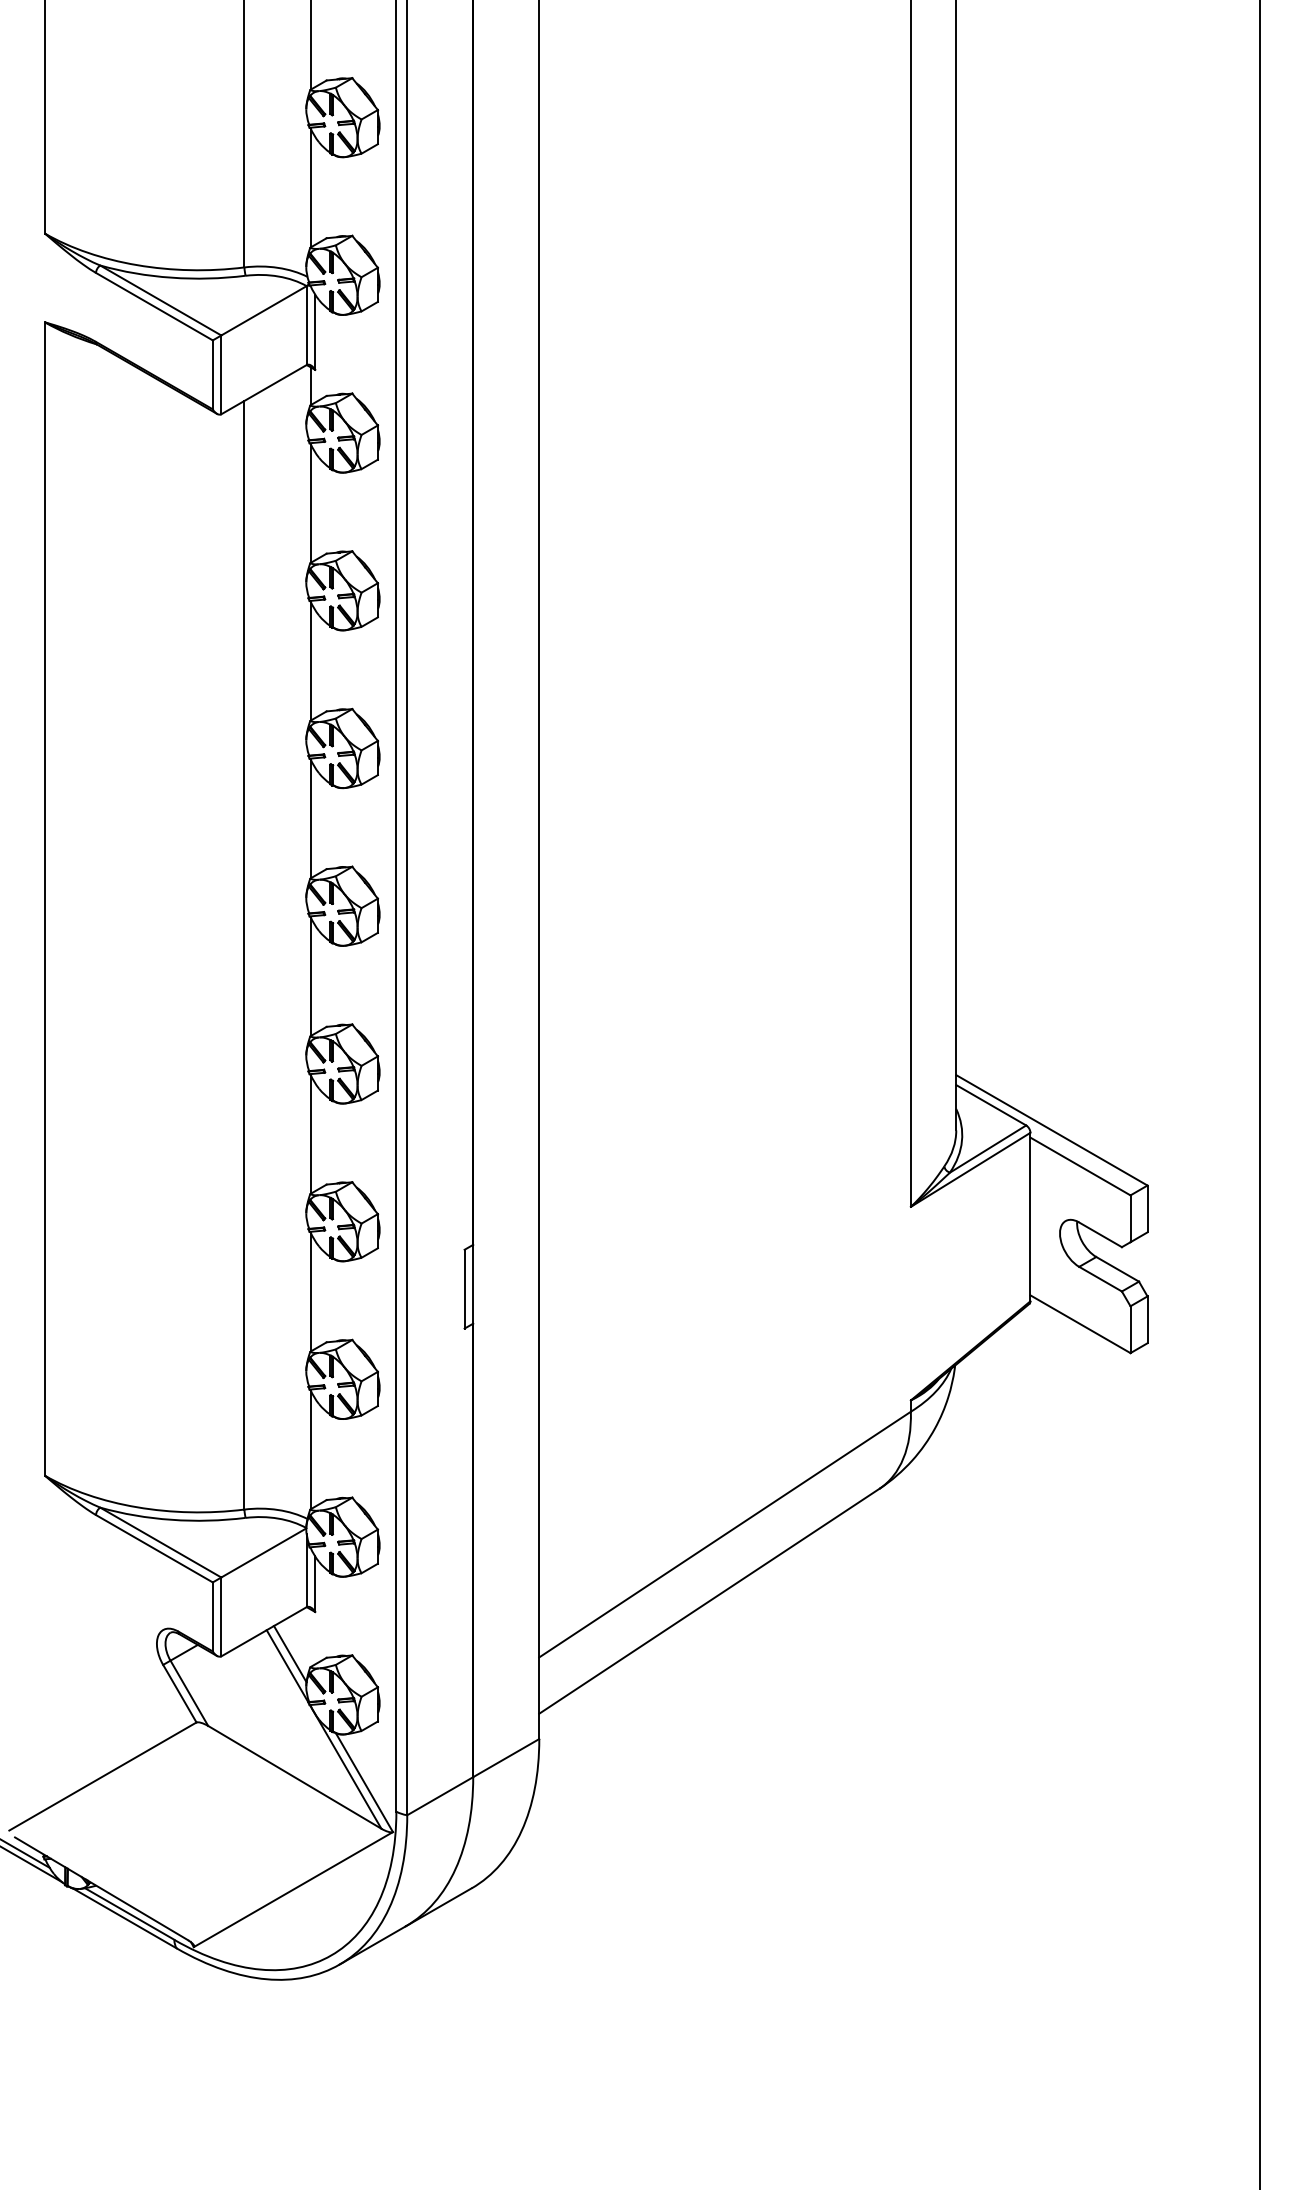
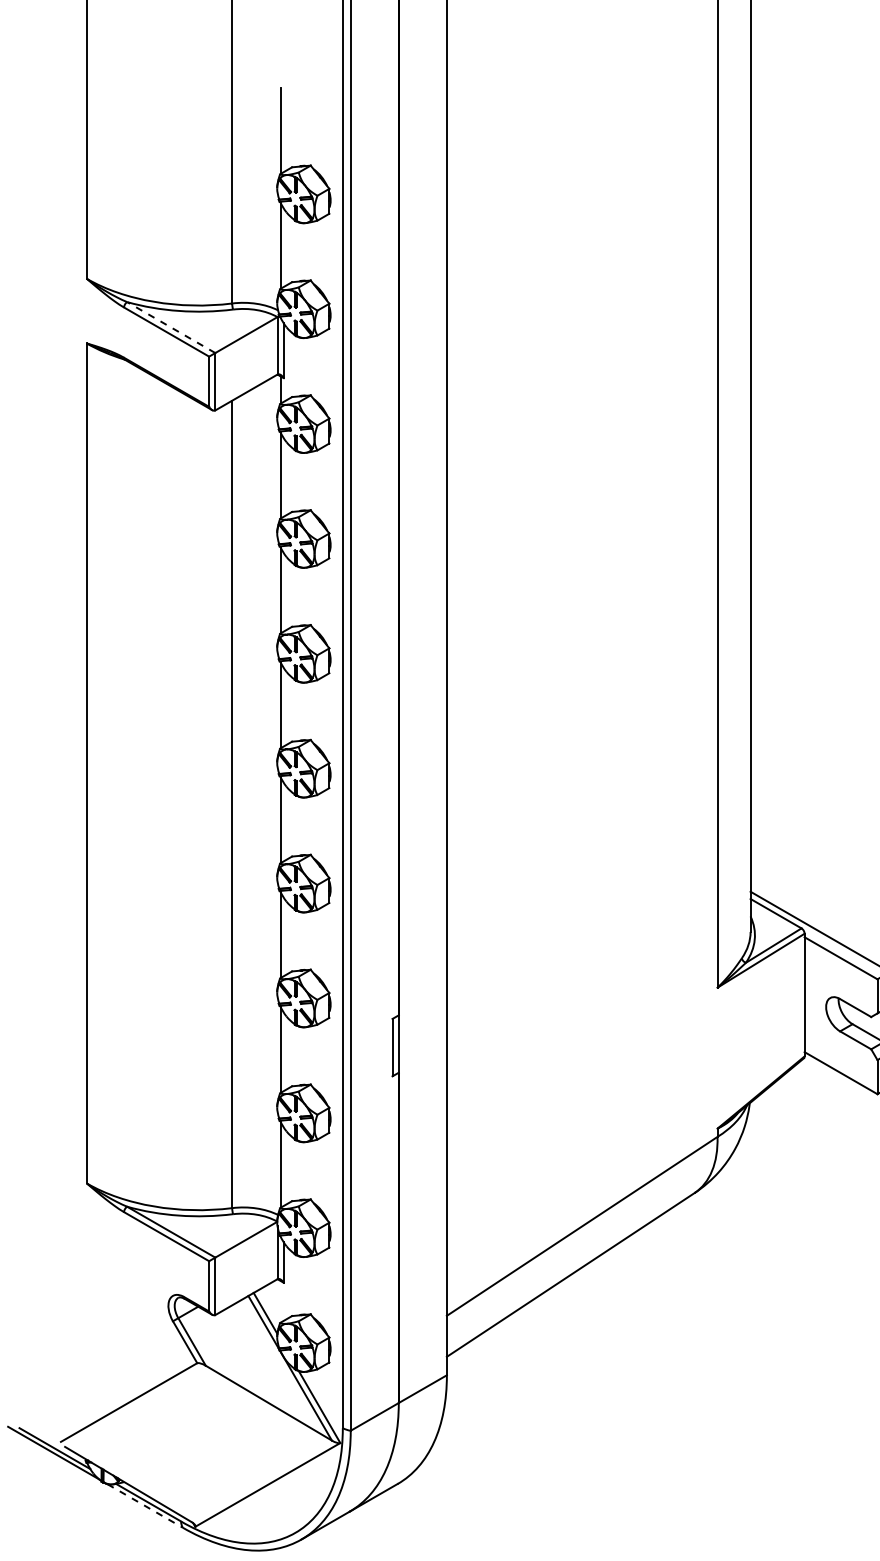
line: (160, 300) -> (171, 327), solid -> dashed
line: (125, 1918) -> (145, 1505), solid -> dashed

